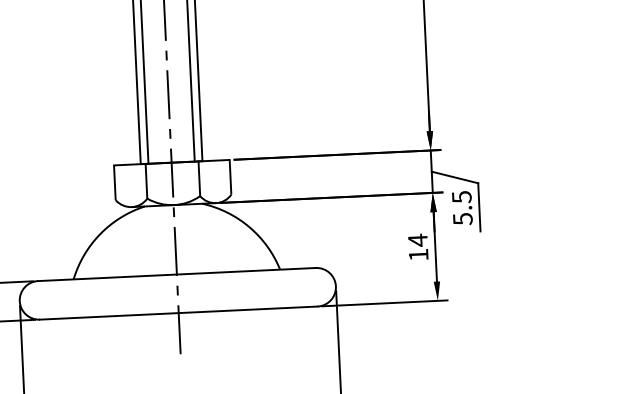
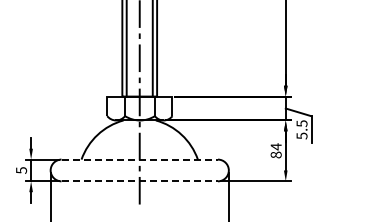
text: (417, 254) -> (275, 154), 14 -> 84
line: (178, 274) -> (140, 159), solid -> dashed
line: (180, 313) -> (140, 181), solid -> dashed

